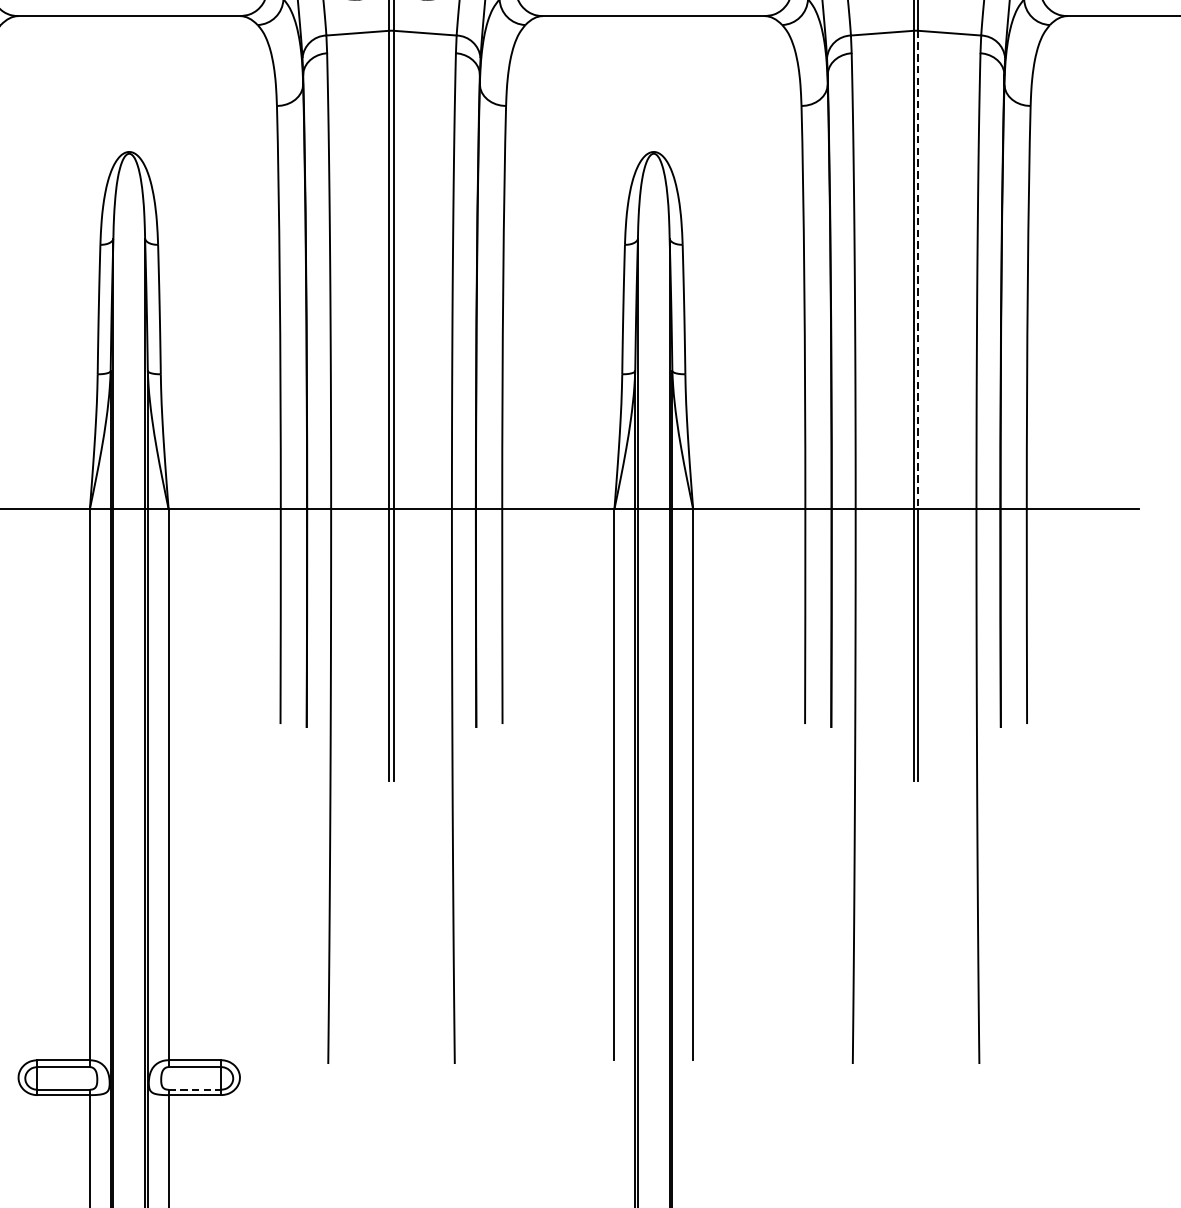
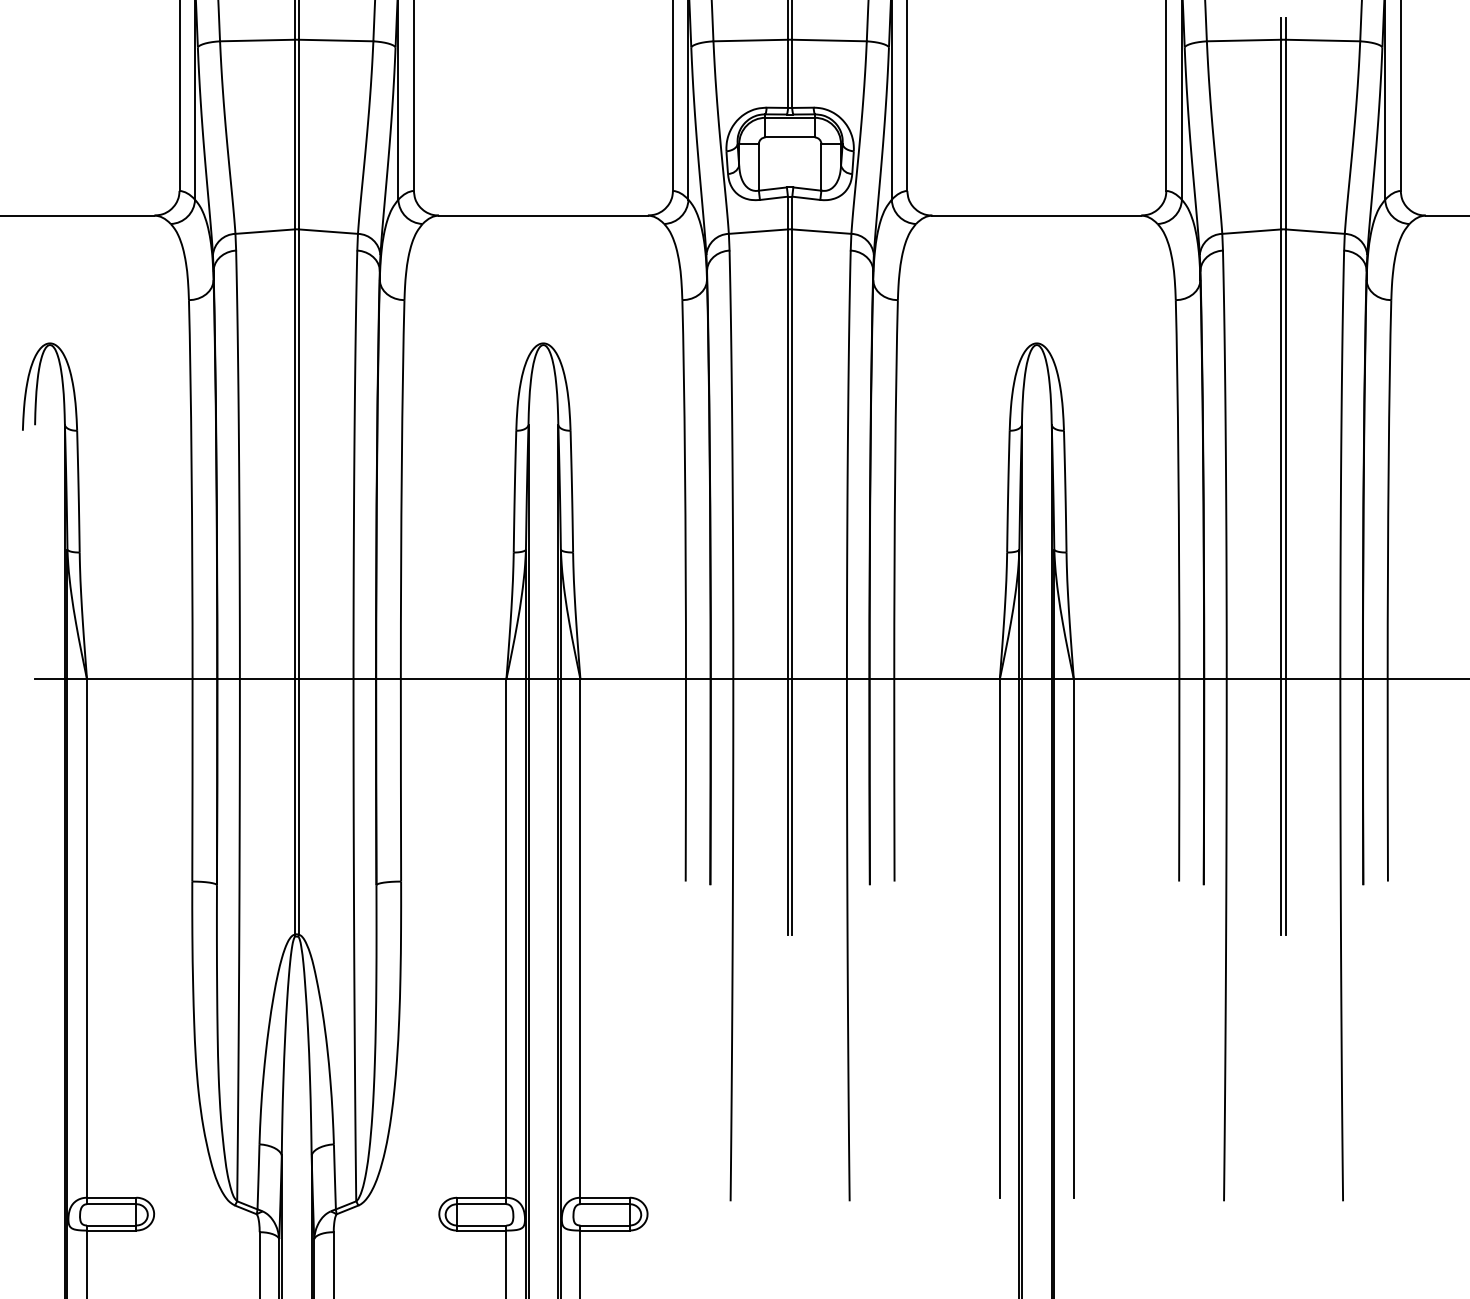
line: (918, 270) -> (1285, 454), dashed -> solid
line: (195, 1089) -> (605, 1225), dashed -> solid

